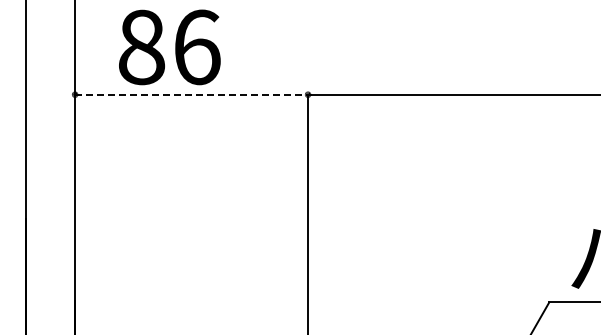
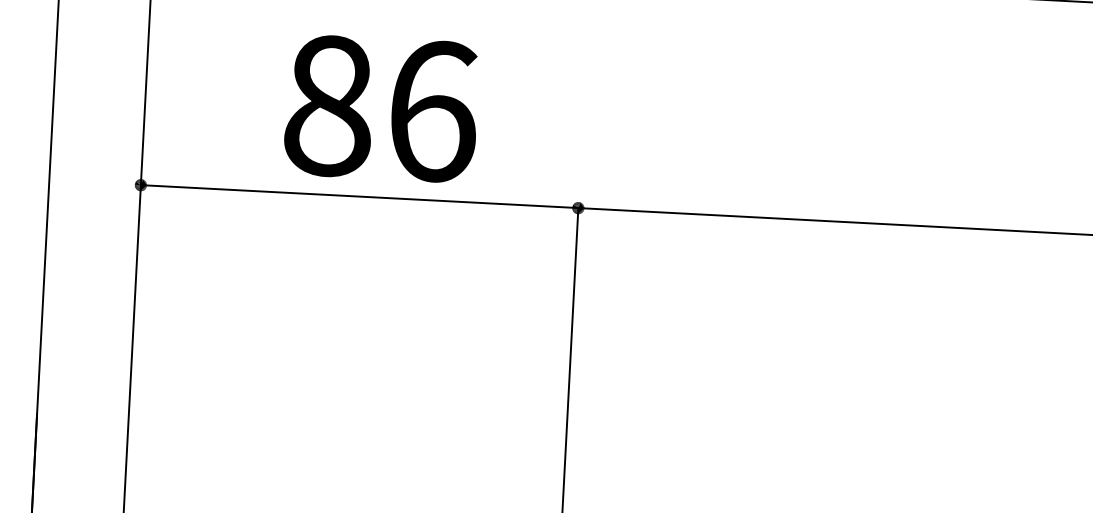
text: (169, 47) -> (380, 108), moved
line: (192, 94) -> (361, 196), dashed -> solid

